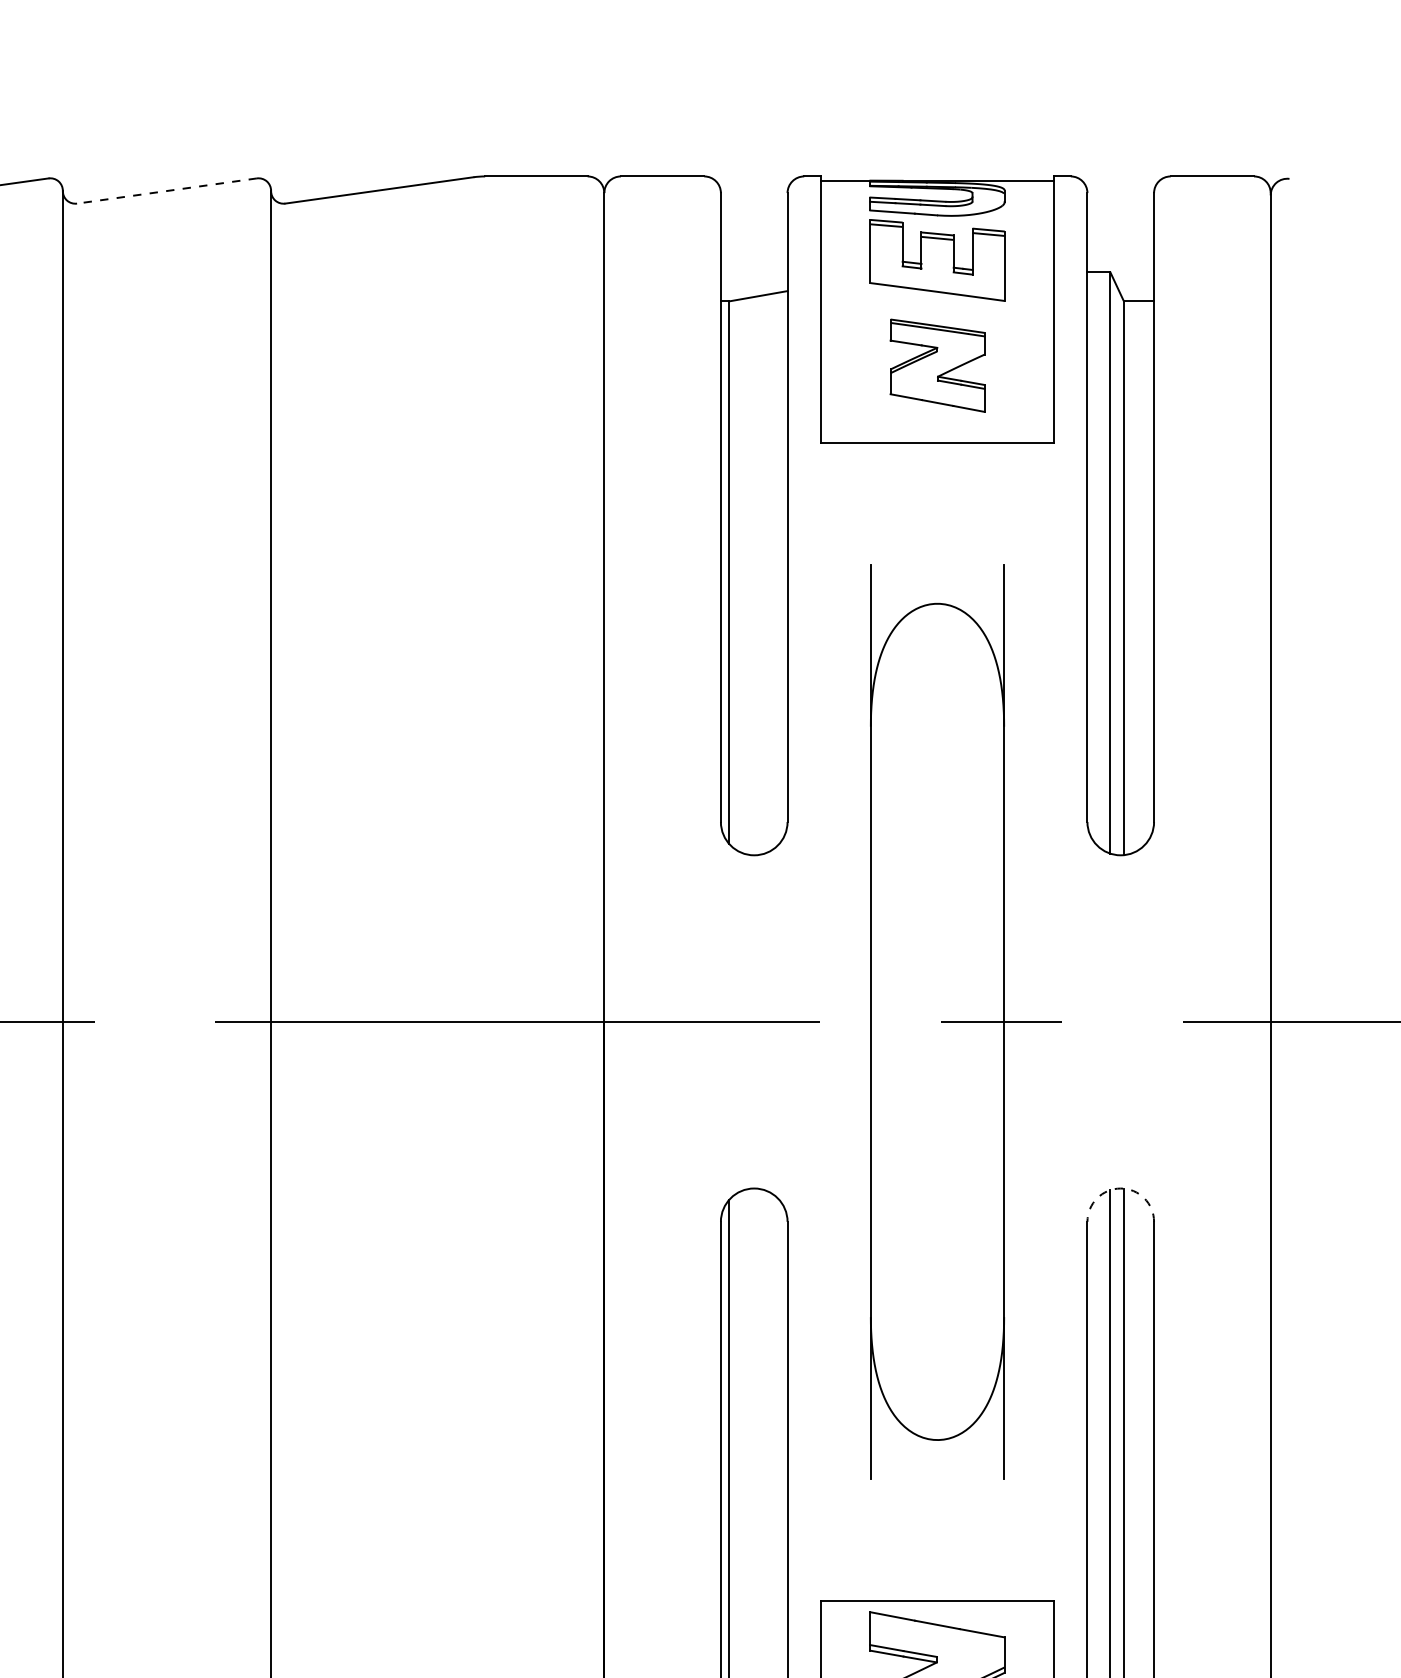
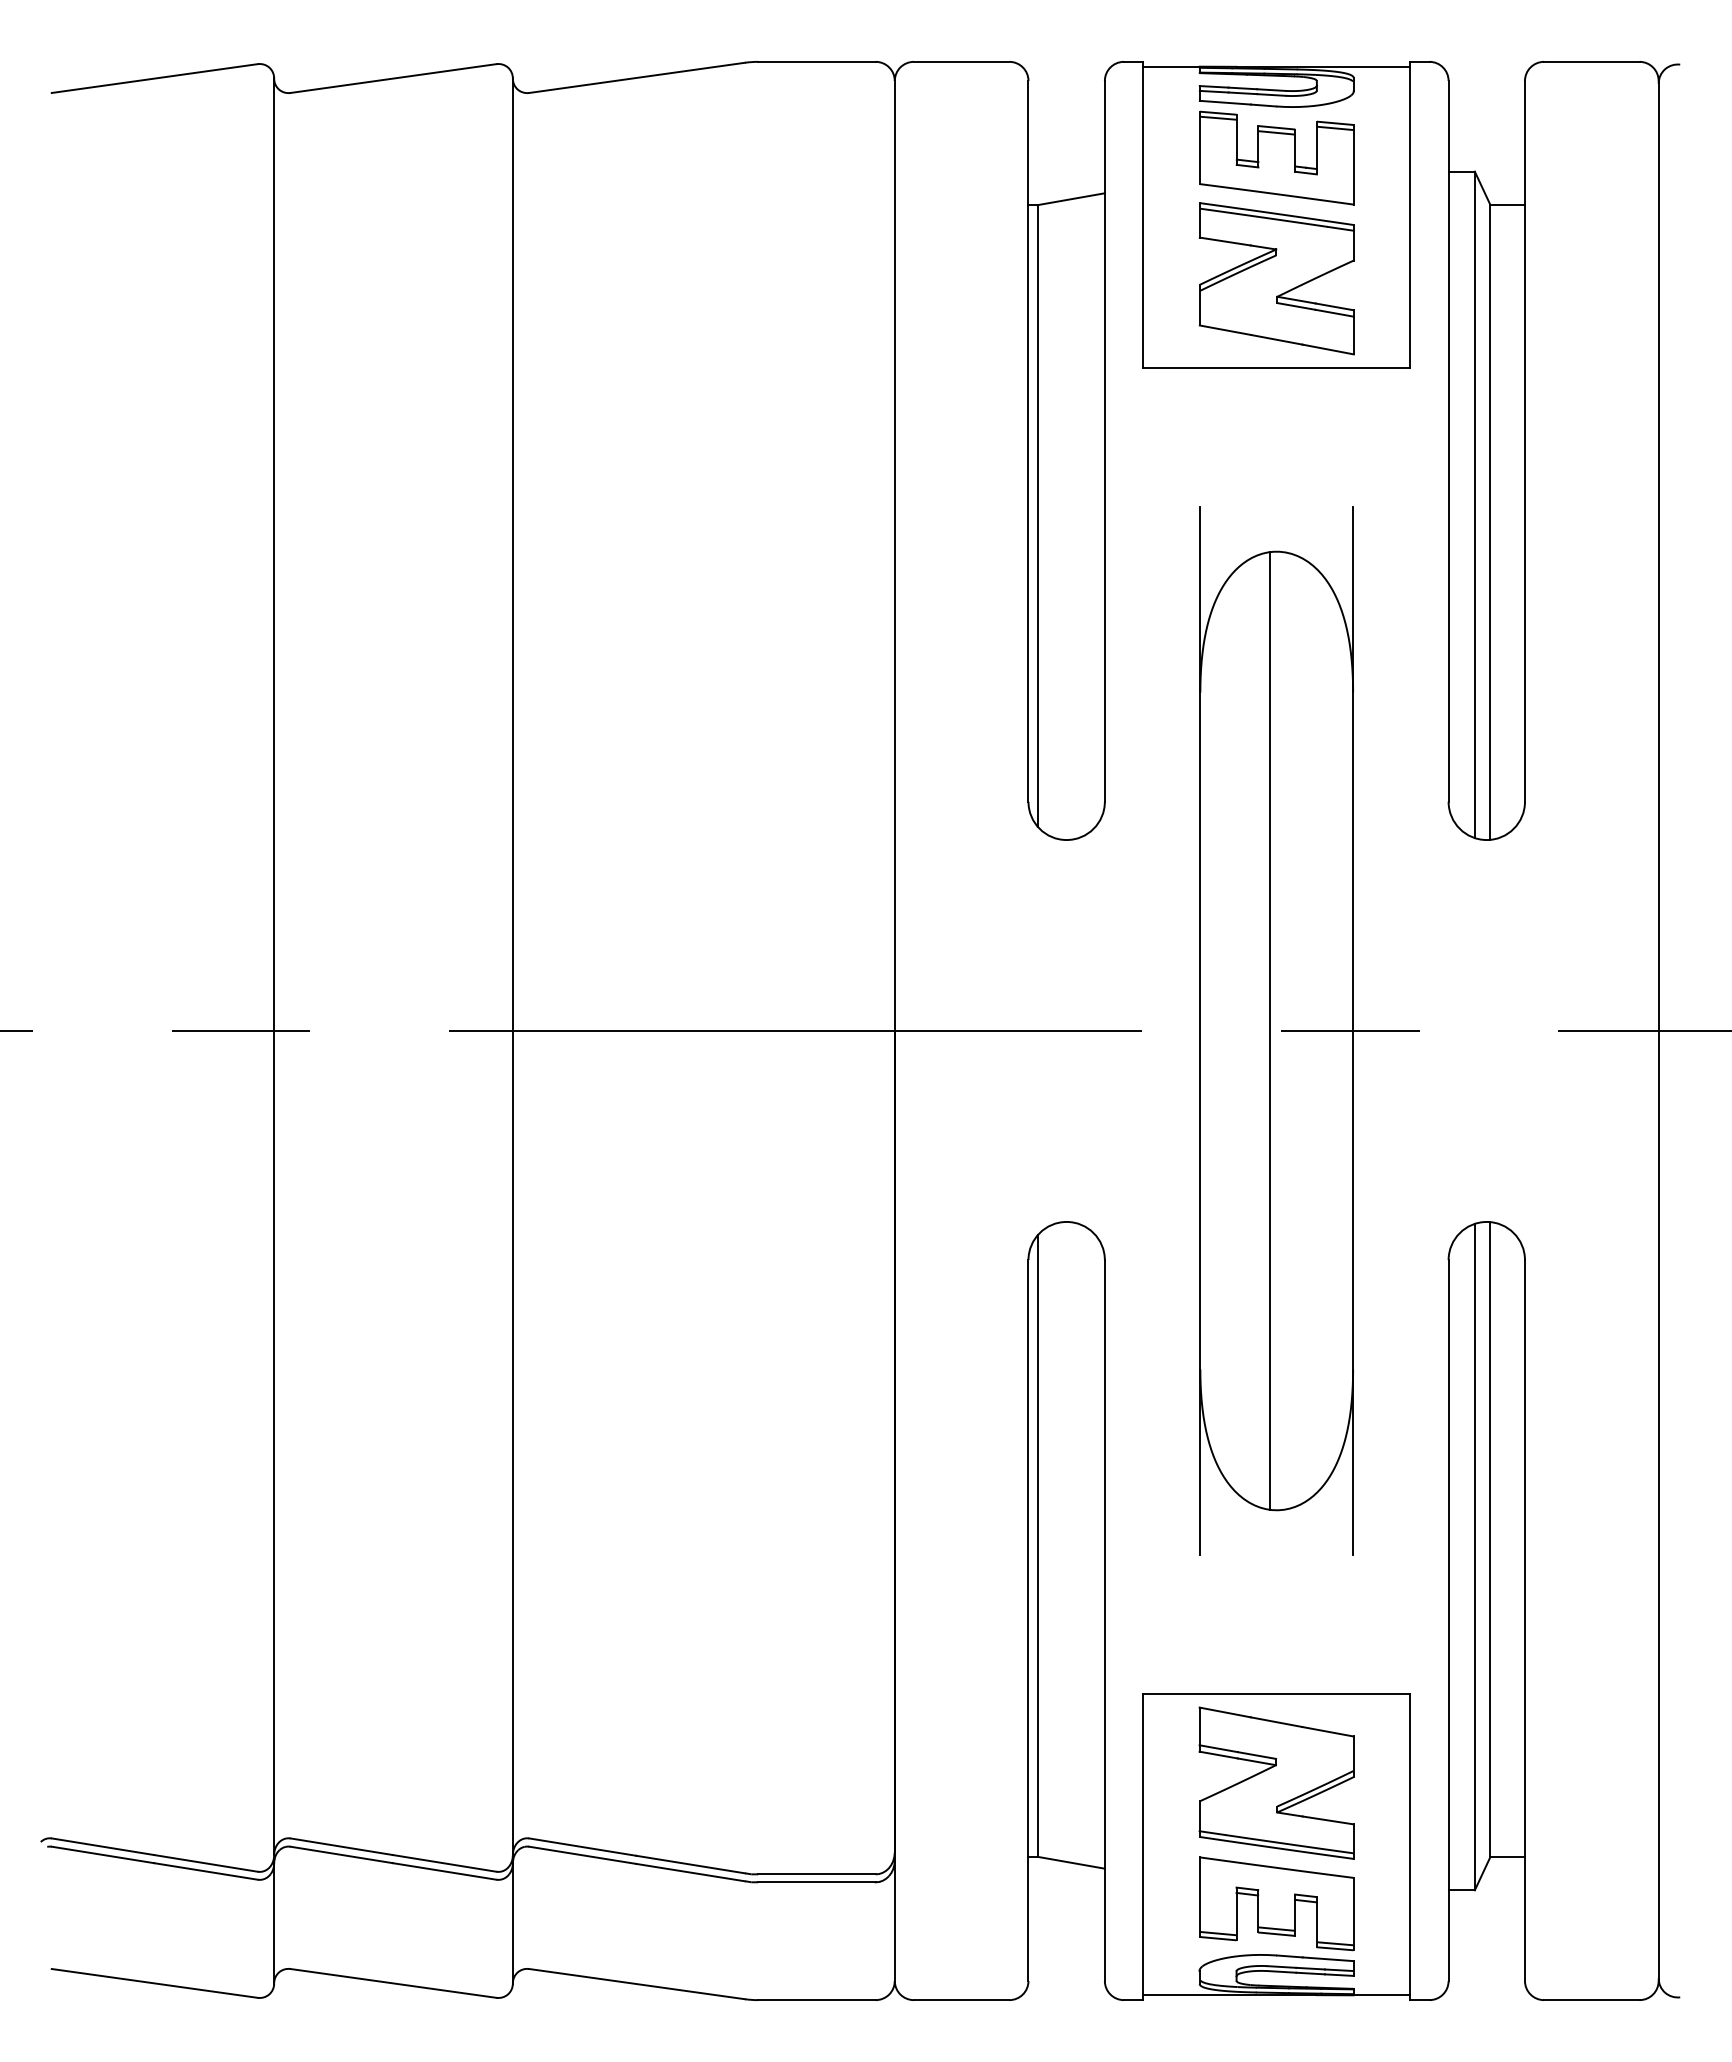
line: (166, 190) -> (393, 78), dashed -> solid
part: (937, 365) -> (1276, 278), size x1.43
line: (931, 1021) -> (1269, 1030), added
arc: (1120, 1188) -> (1486, 1221), dashed -> solid

